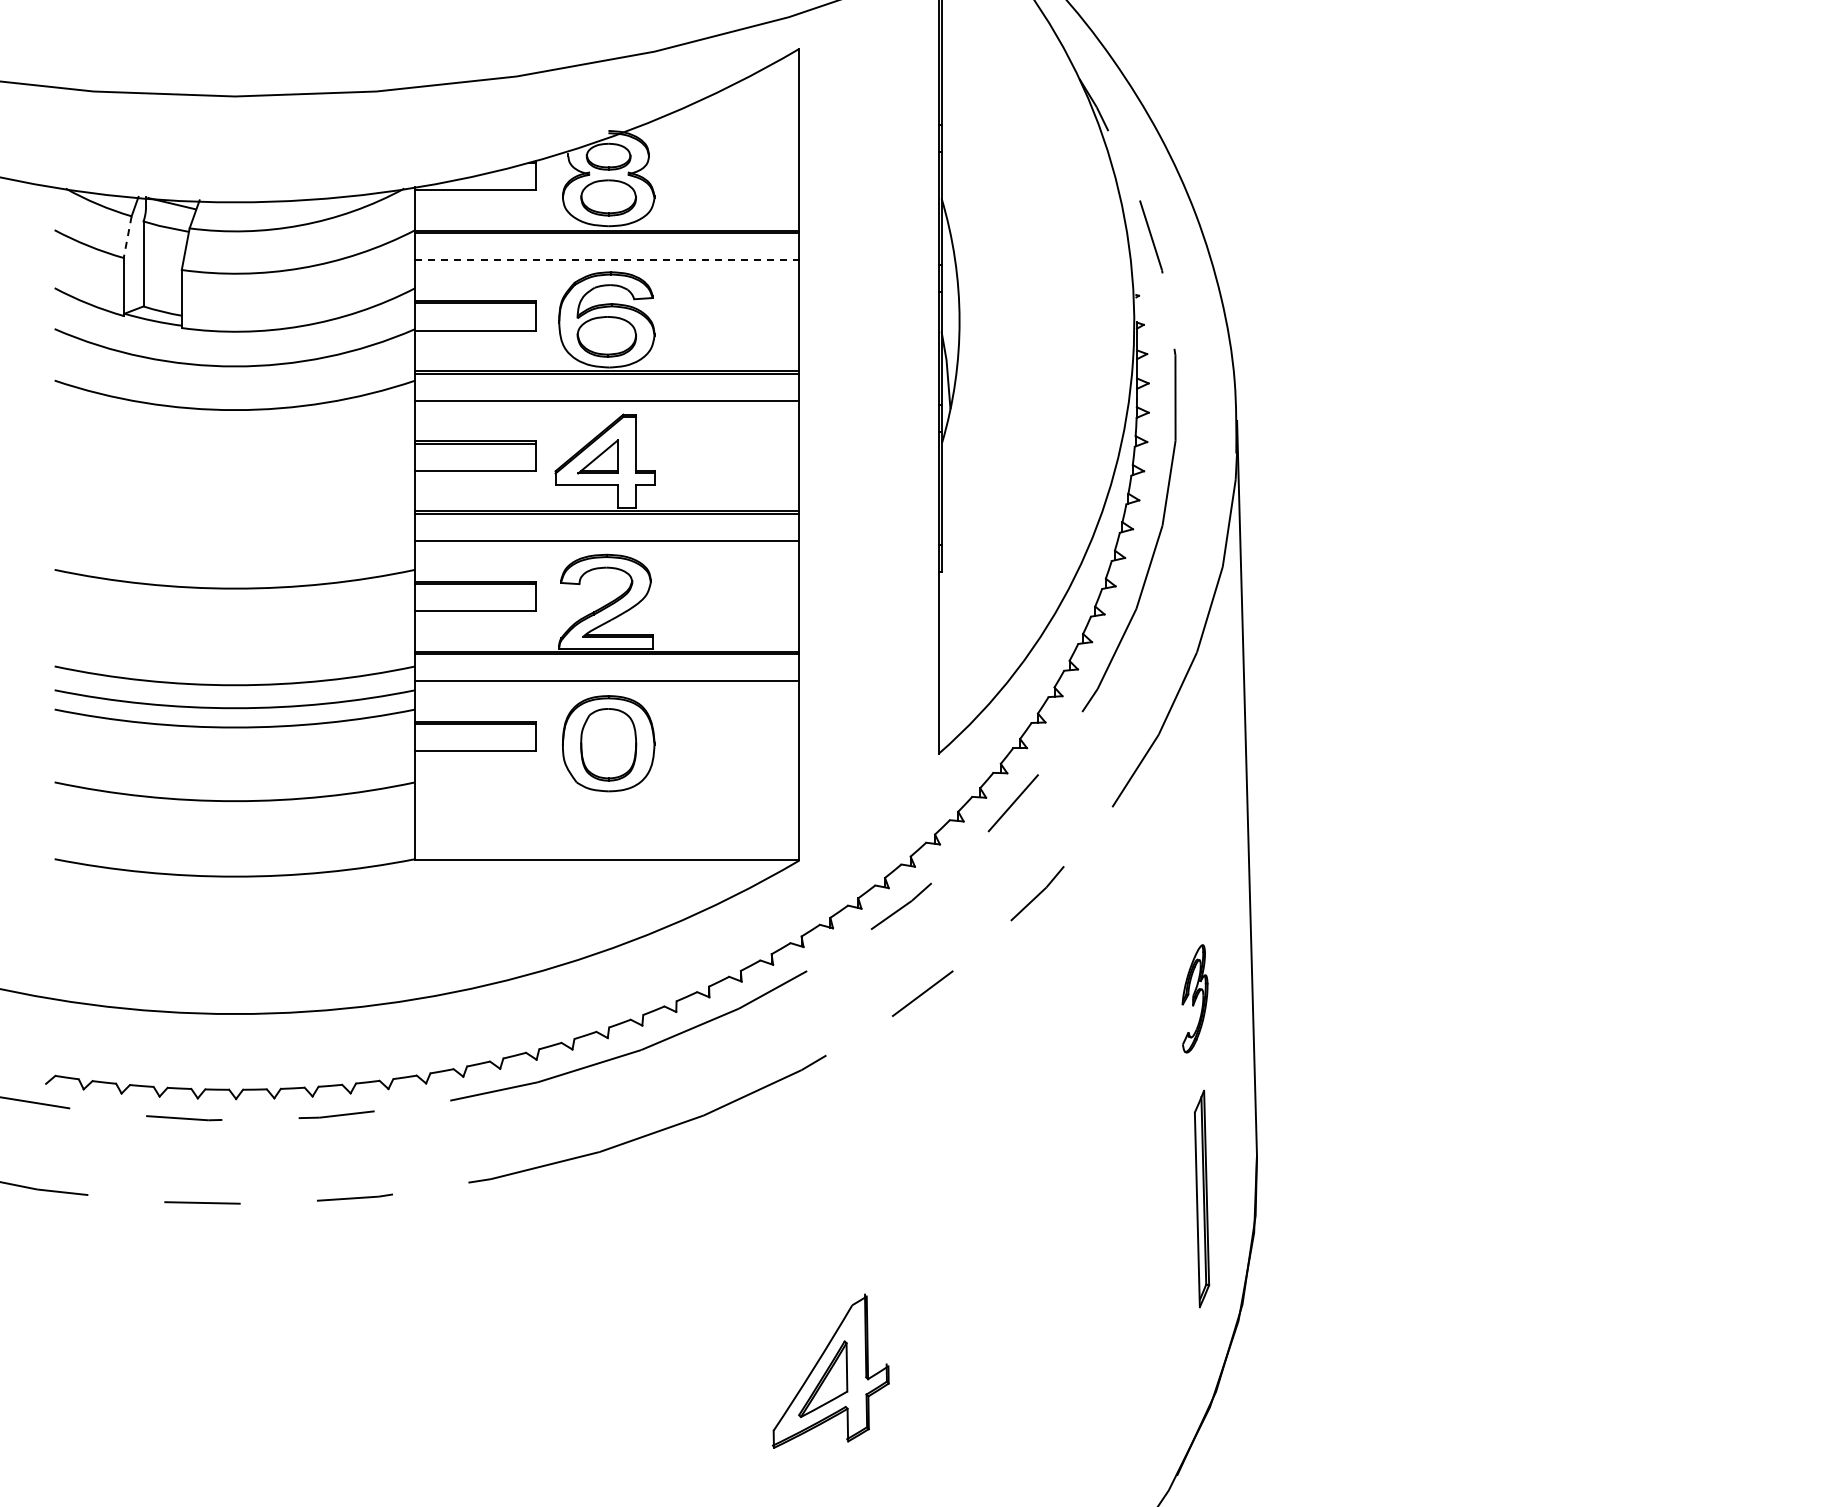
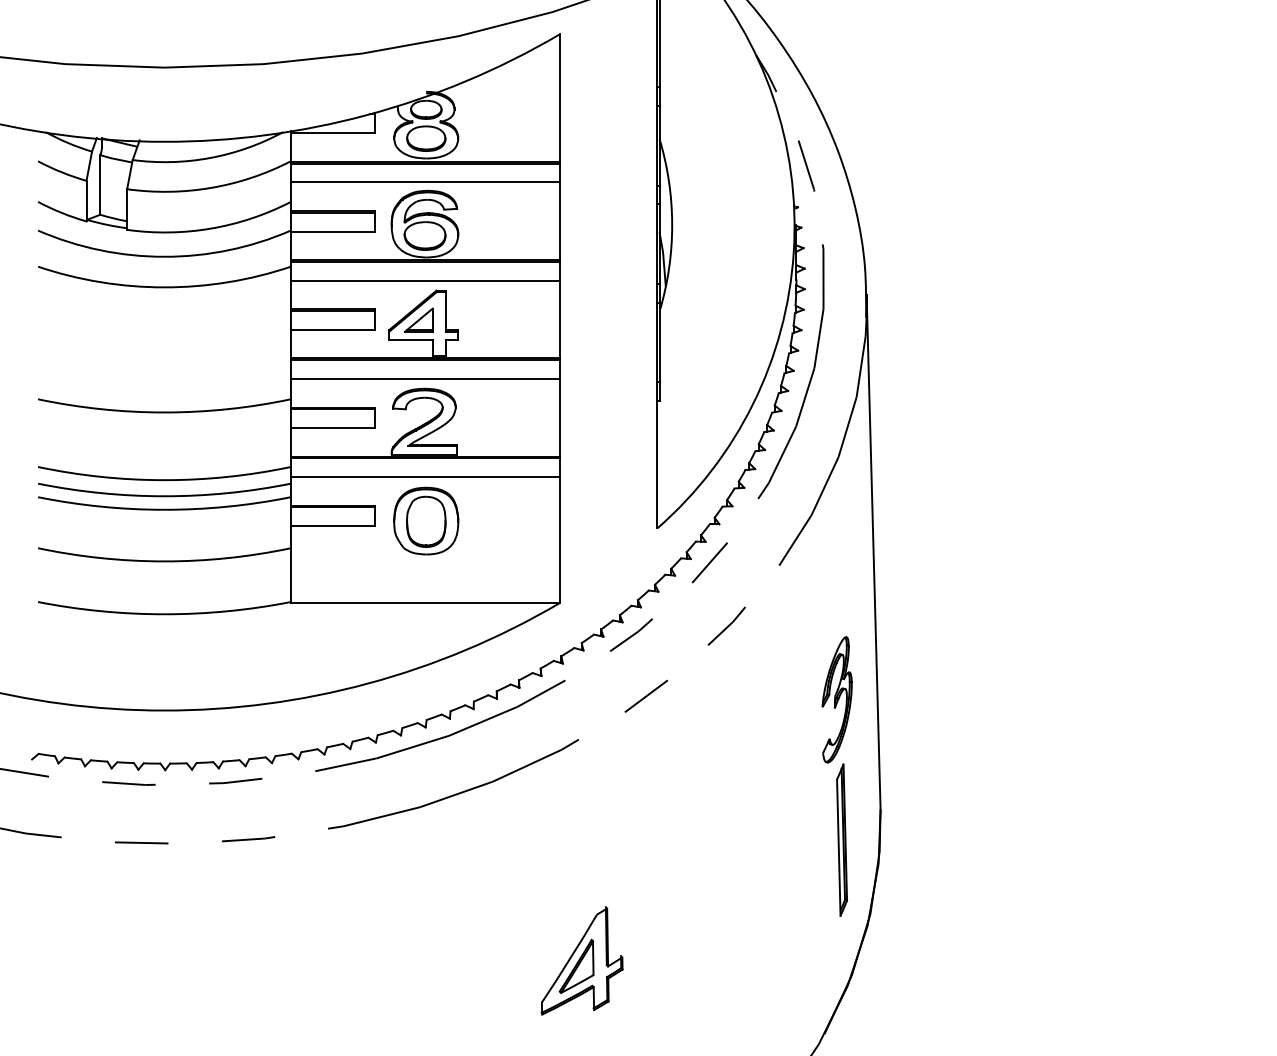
line: (127, 237) -> (89, 166), dashed -> solid
line: (607, 260) -> (425, 182), dashed -> solid
part: (1194, 998) -> (836, 699), size x1.67

